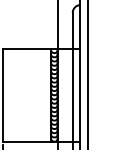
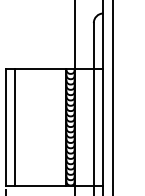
line: (10, 94) -> (15, 126), added

